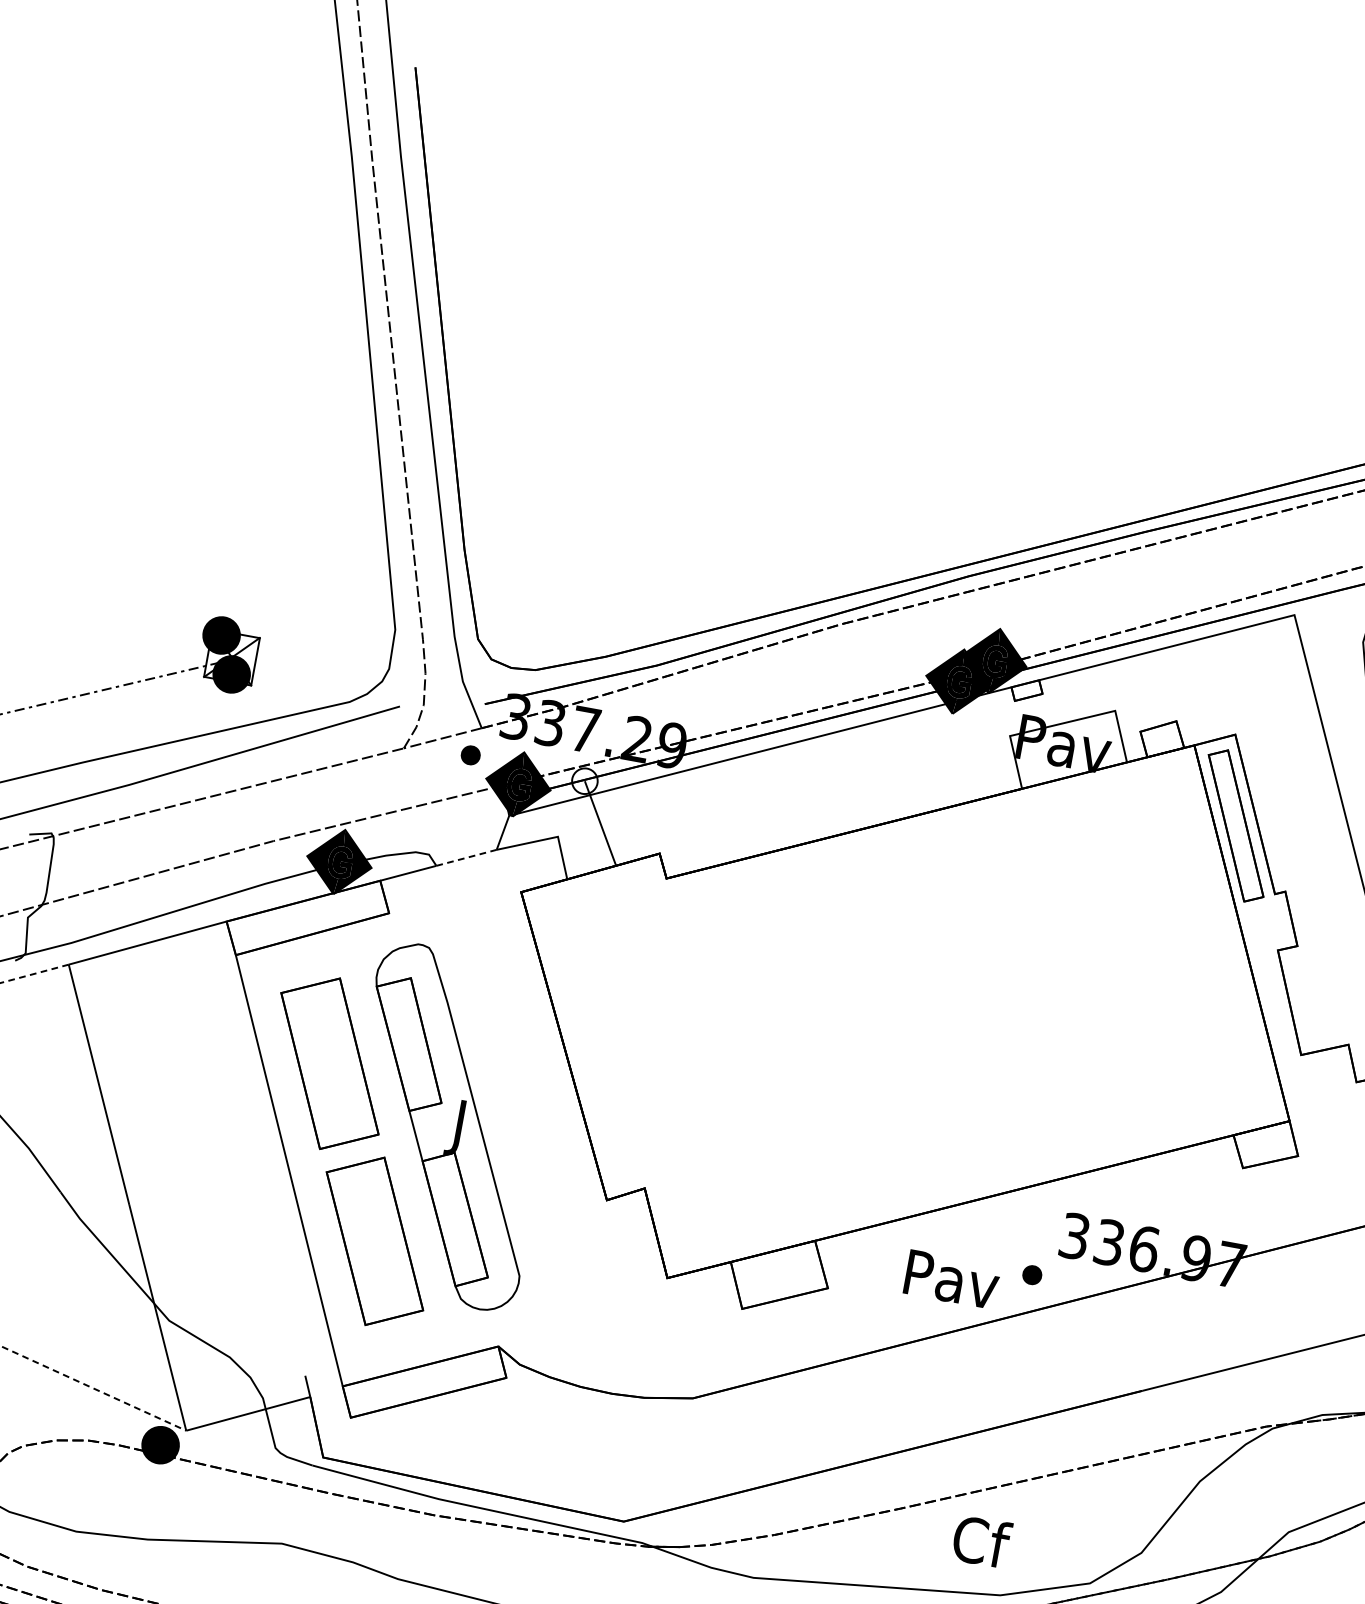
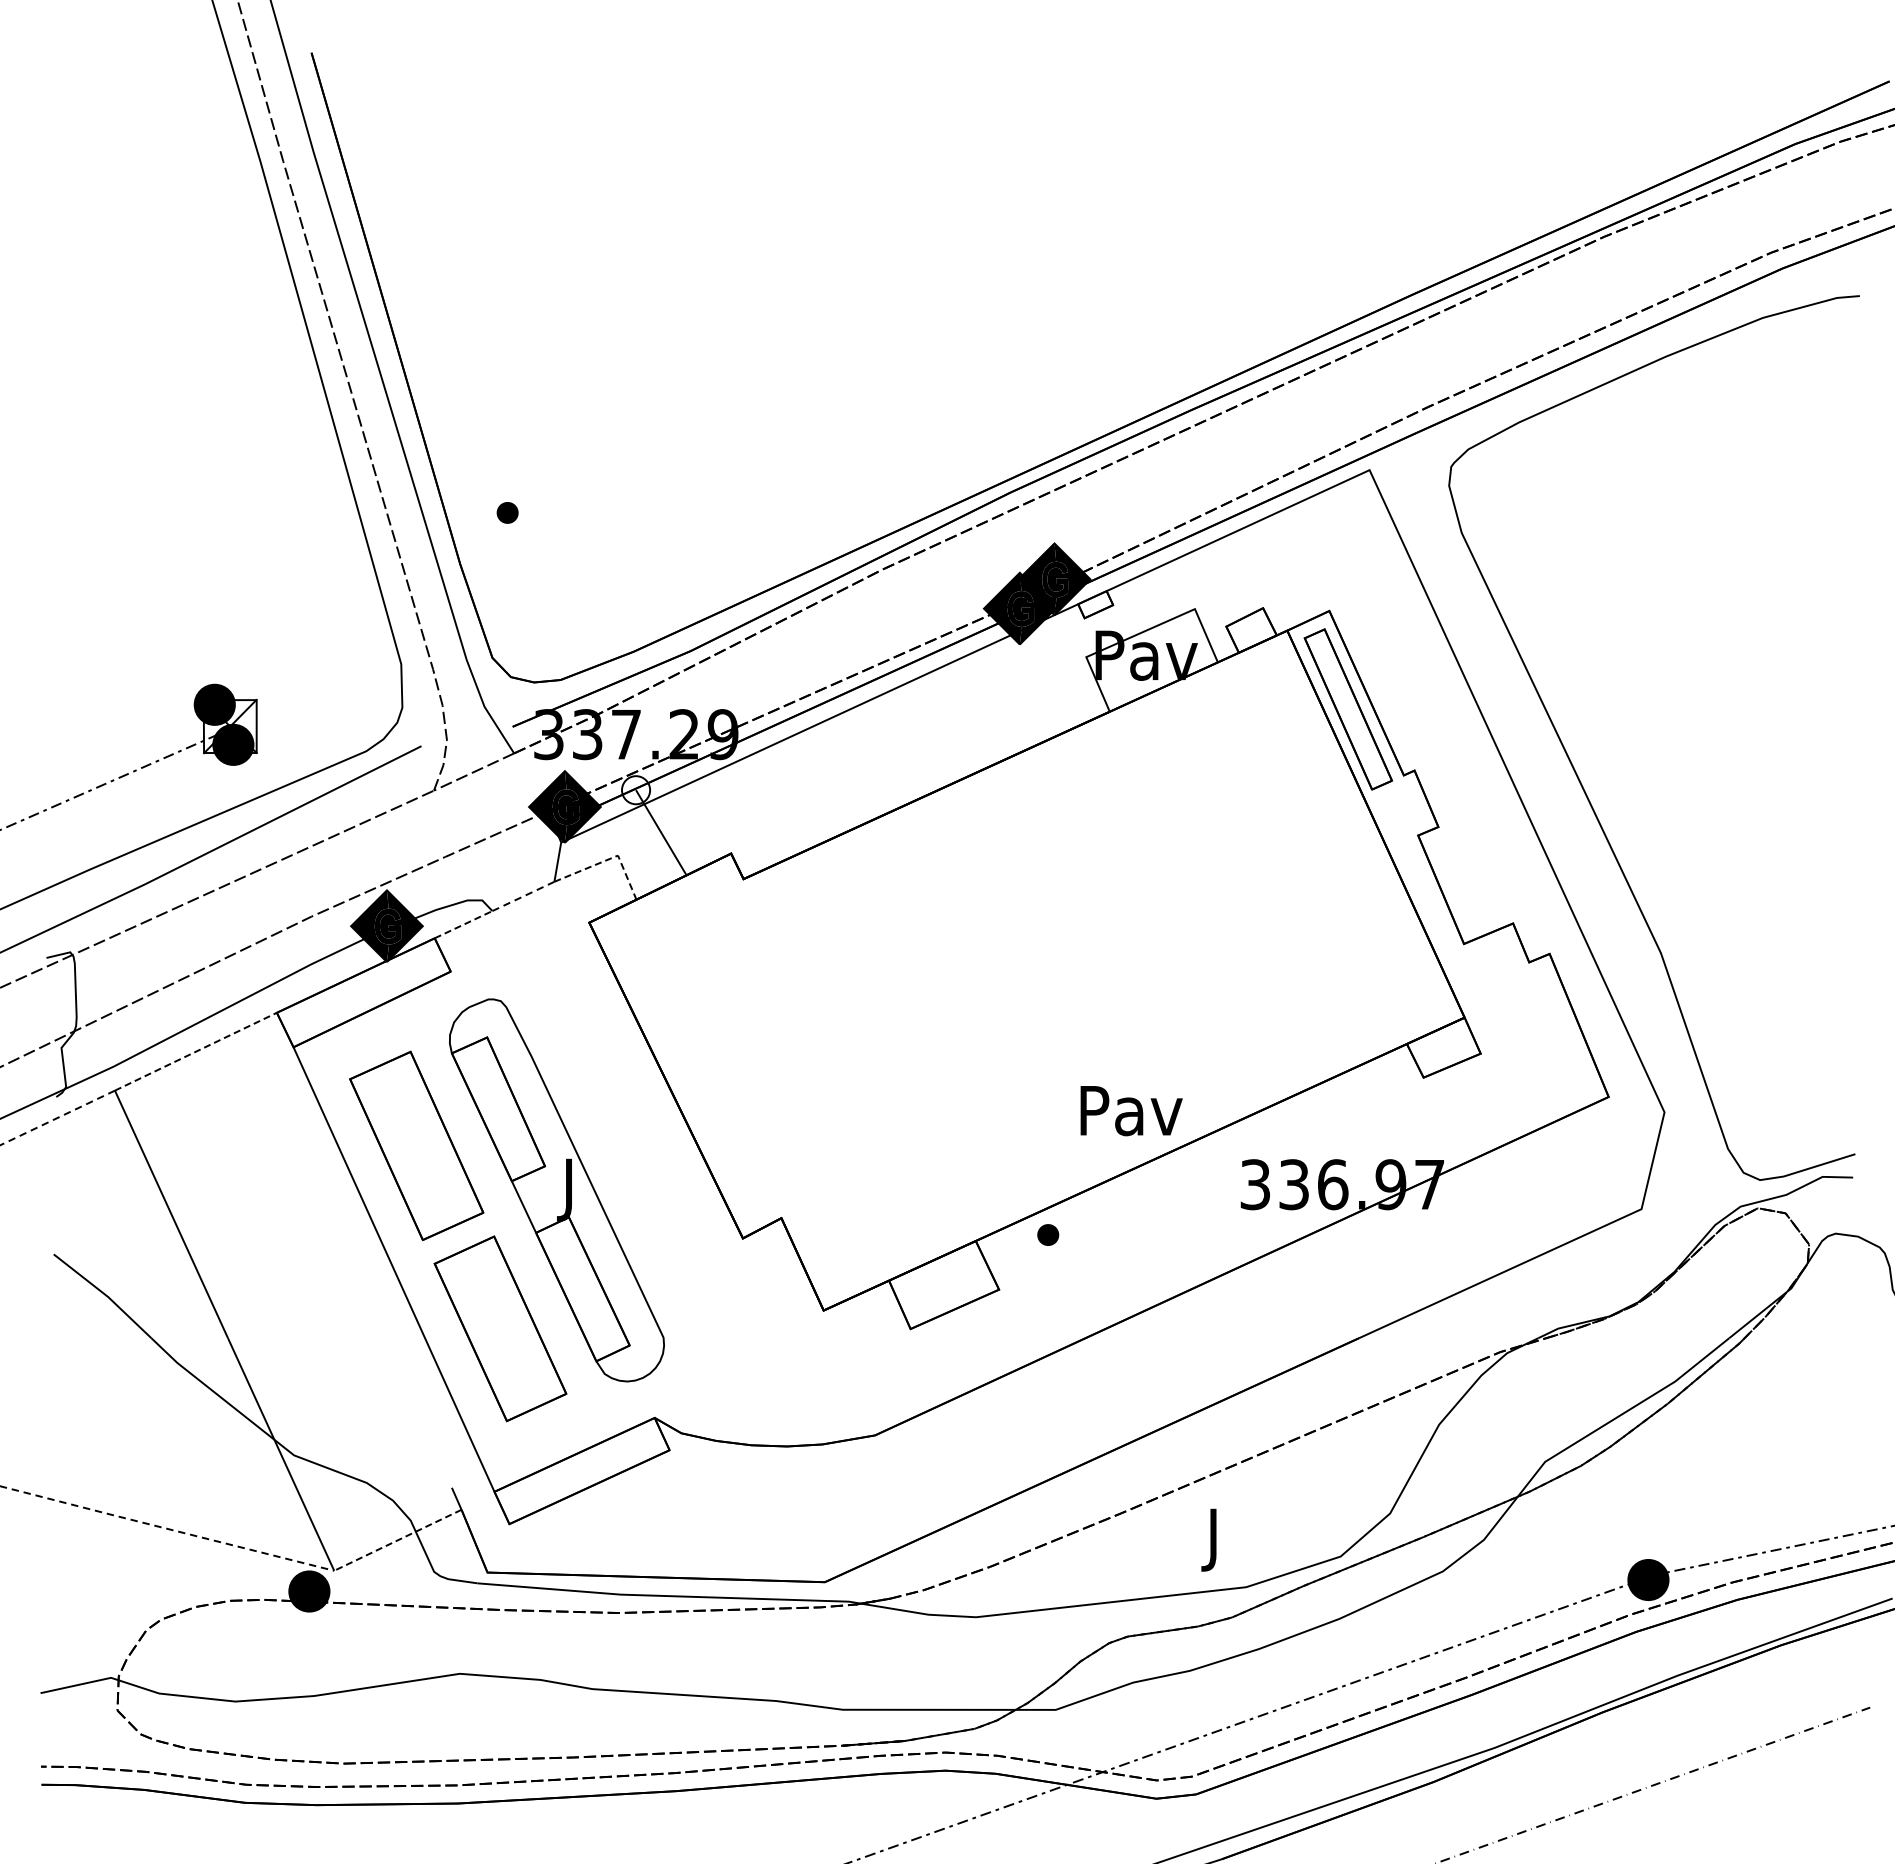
part: (470, 754) -> (507, 512), moved
line: (548, 838) -> (608, 859), solid -> dashed
line: (408, 873) -> (463, 924), solid -> dashed
line: (147, 942) -> (195, 1051), solid -> dashed
part: (1032, 1274) -> (1048, 1234), moved
text: (951, 1280) -> (1131, 1111), moved
line: (247, 1413) -> (397, 1540), solid -> dashed
text: (980, 1546) -> (1215, 1538), Cf -> J

